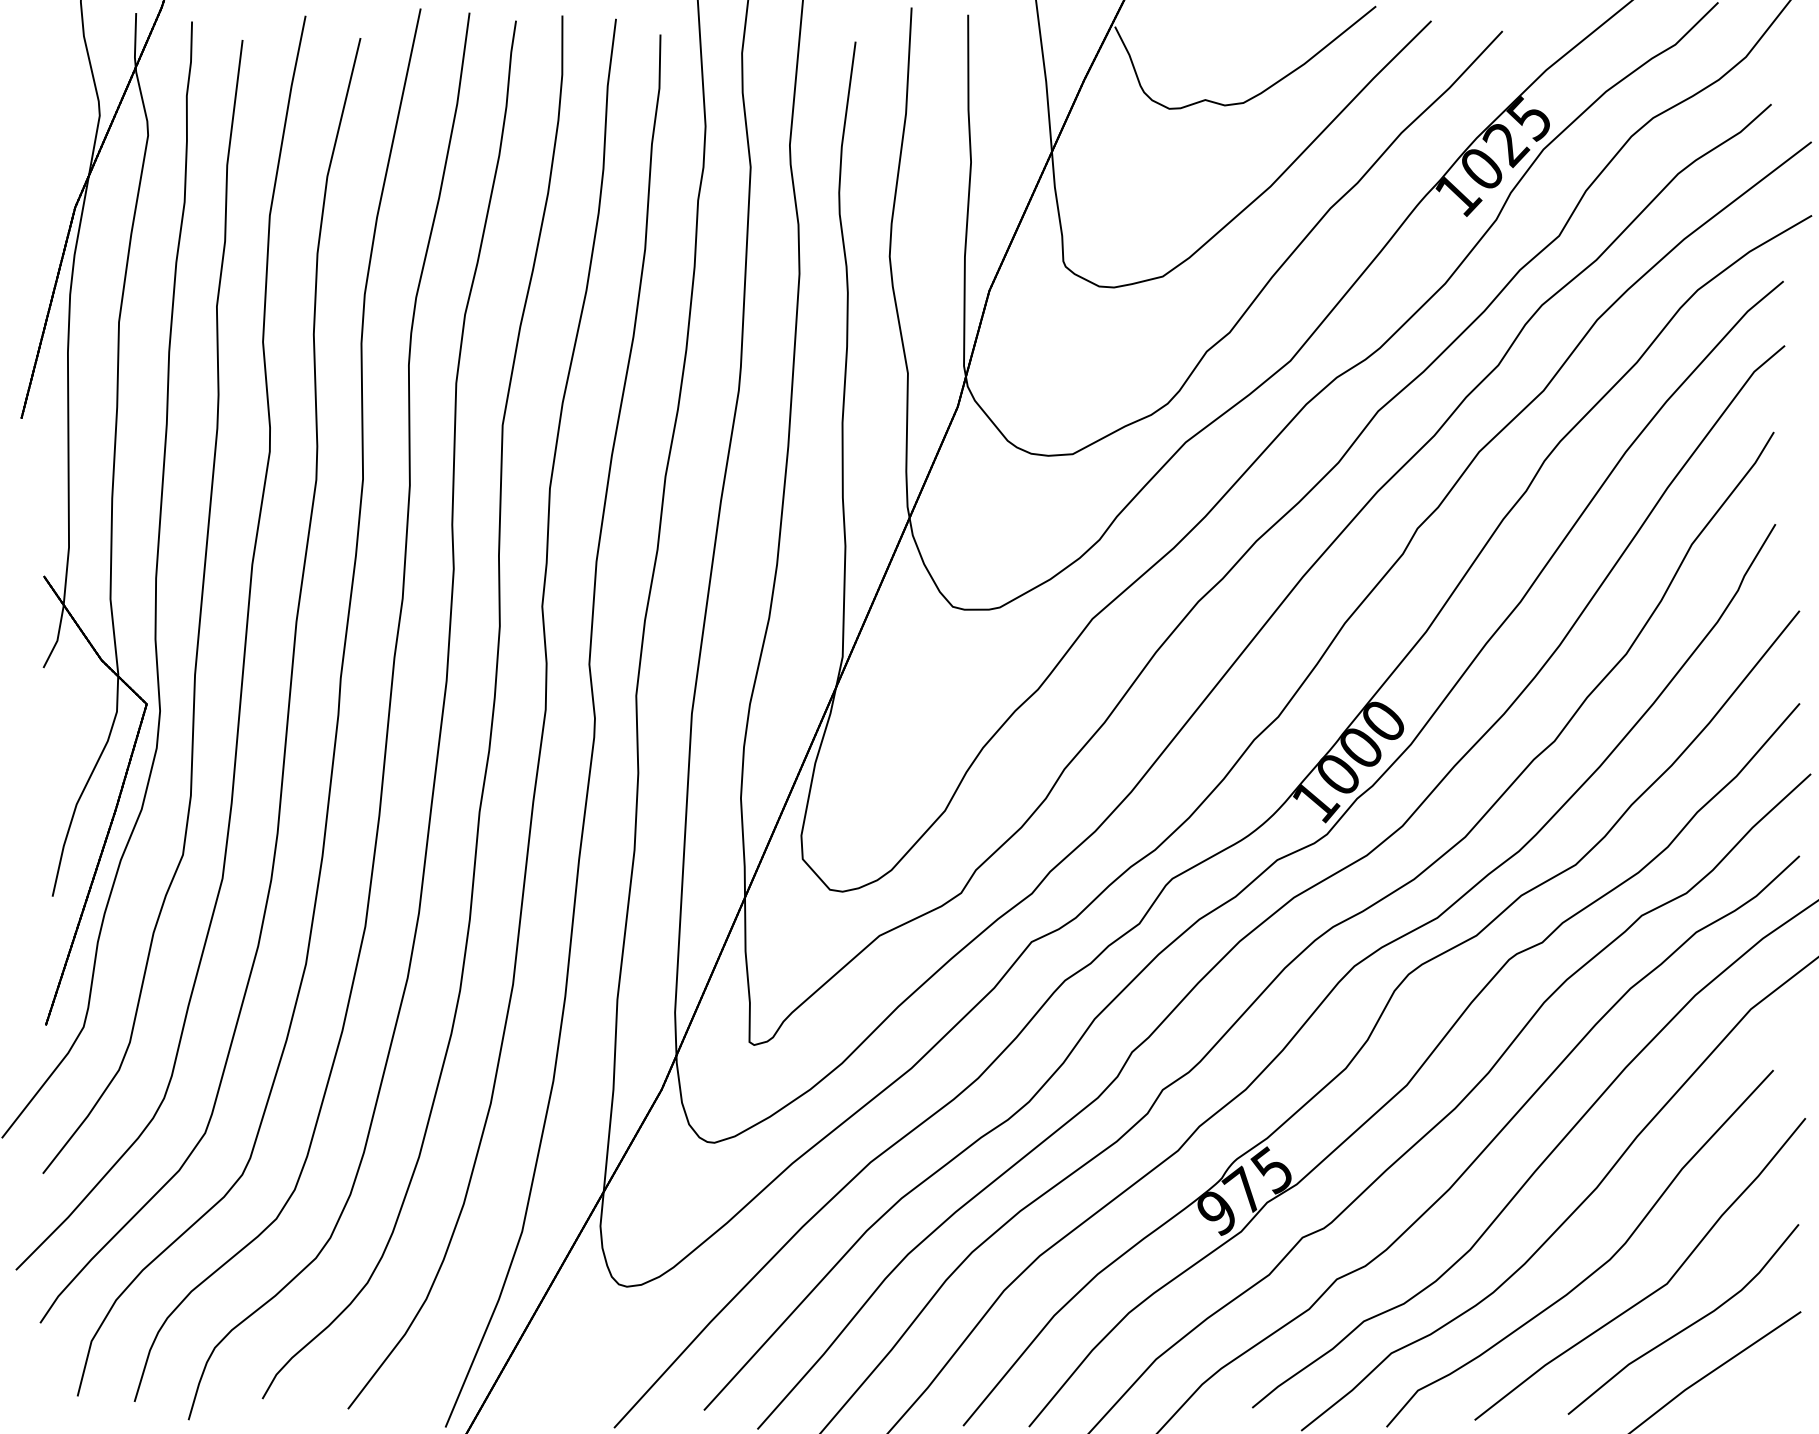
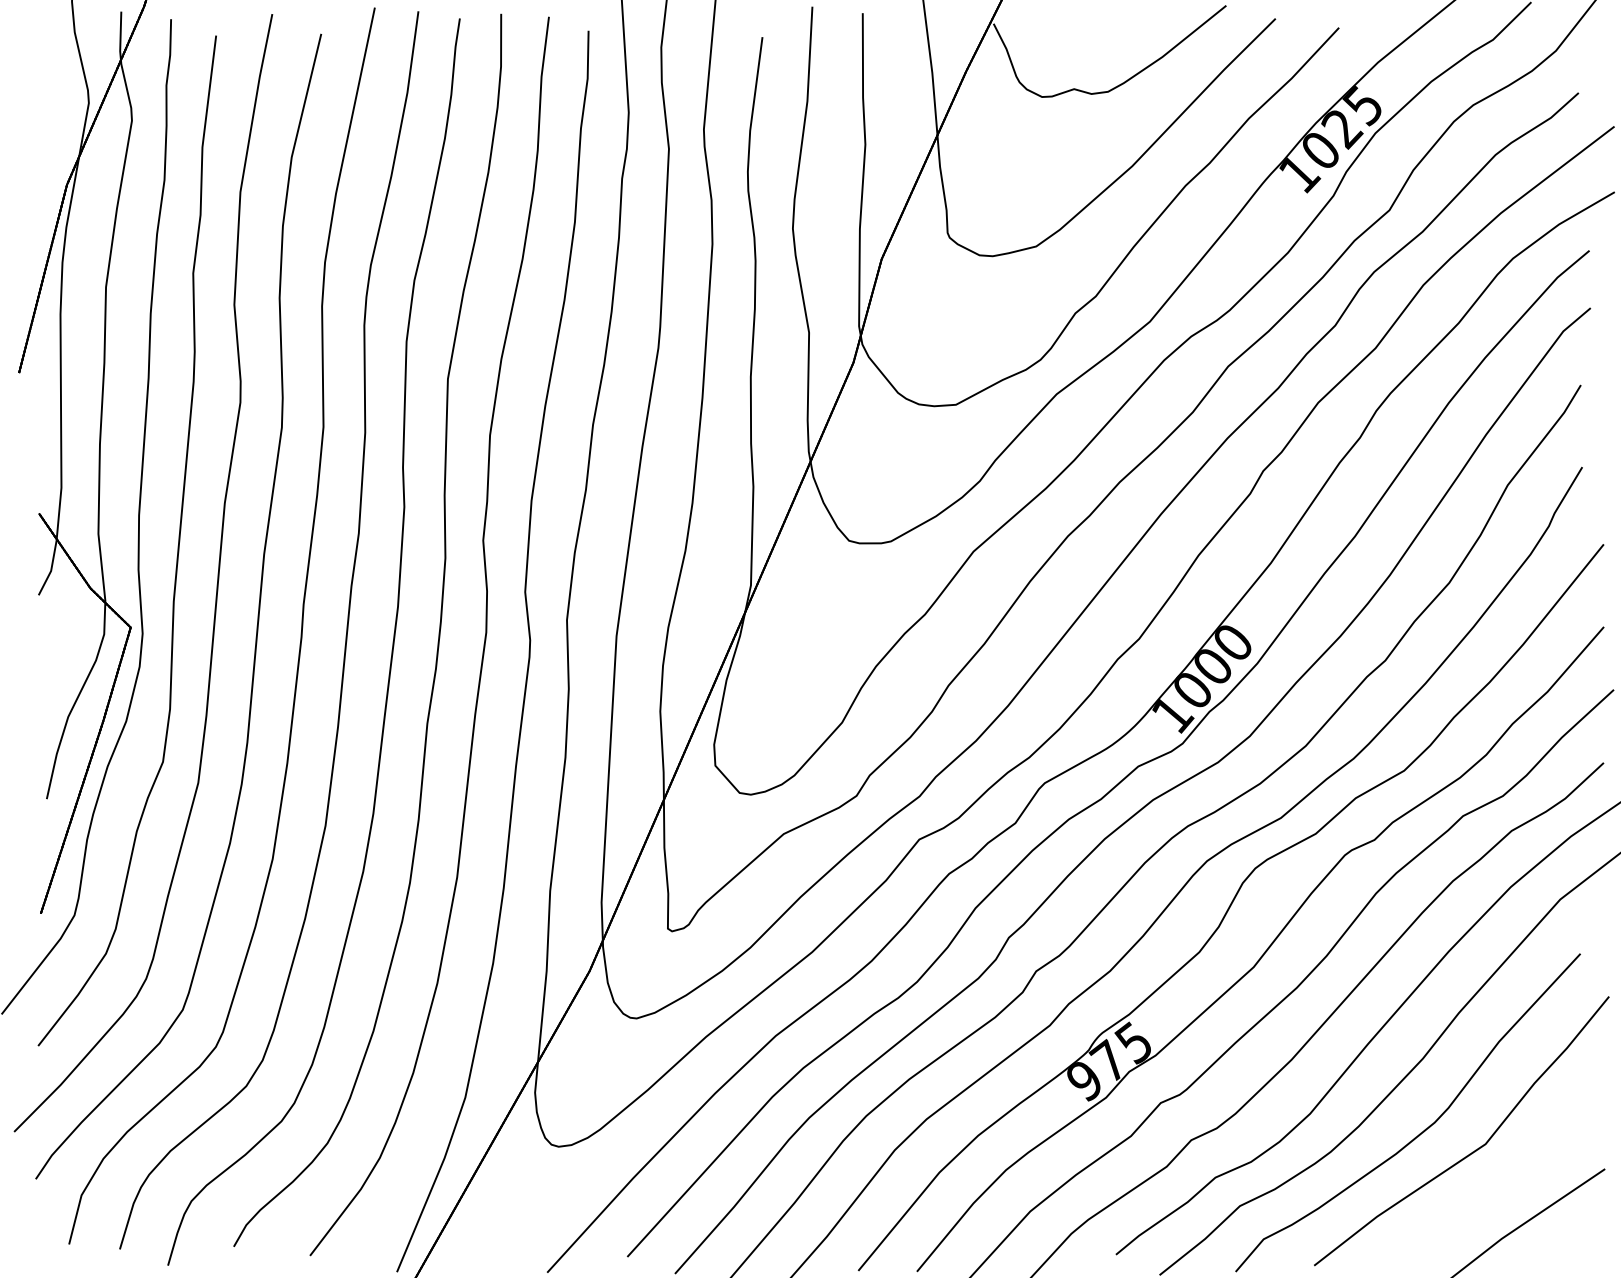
part: (1688, 1325) -> (1504, 1181), removed

